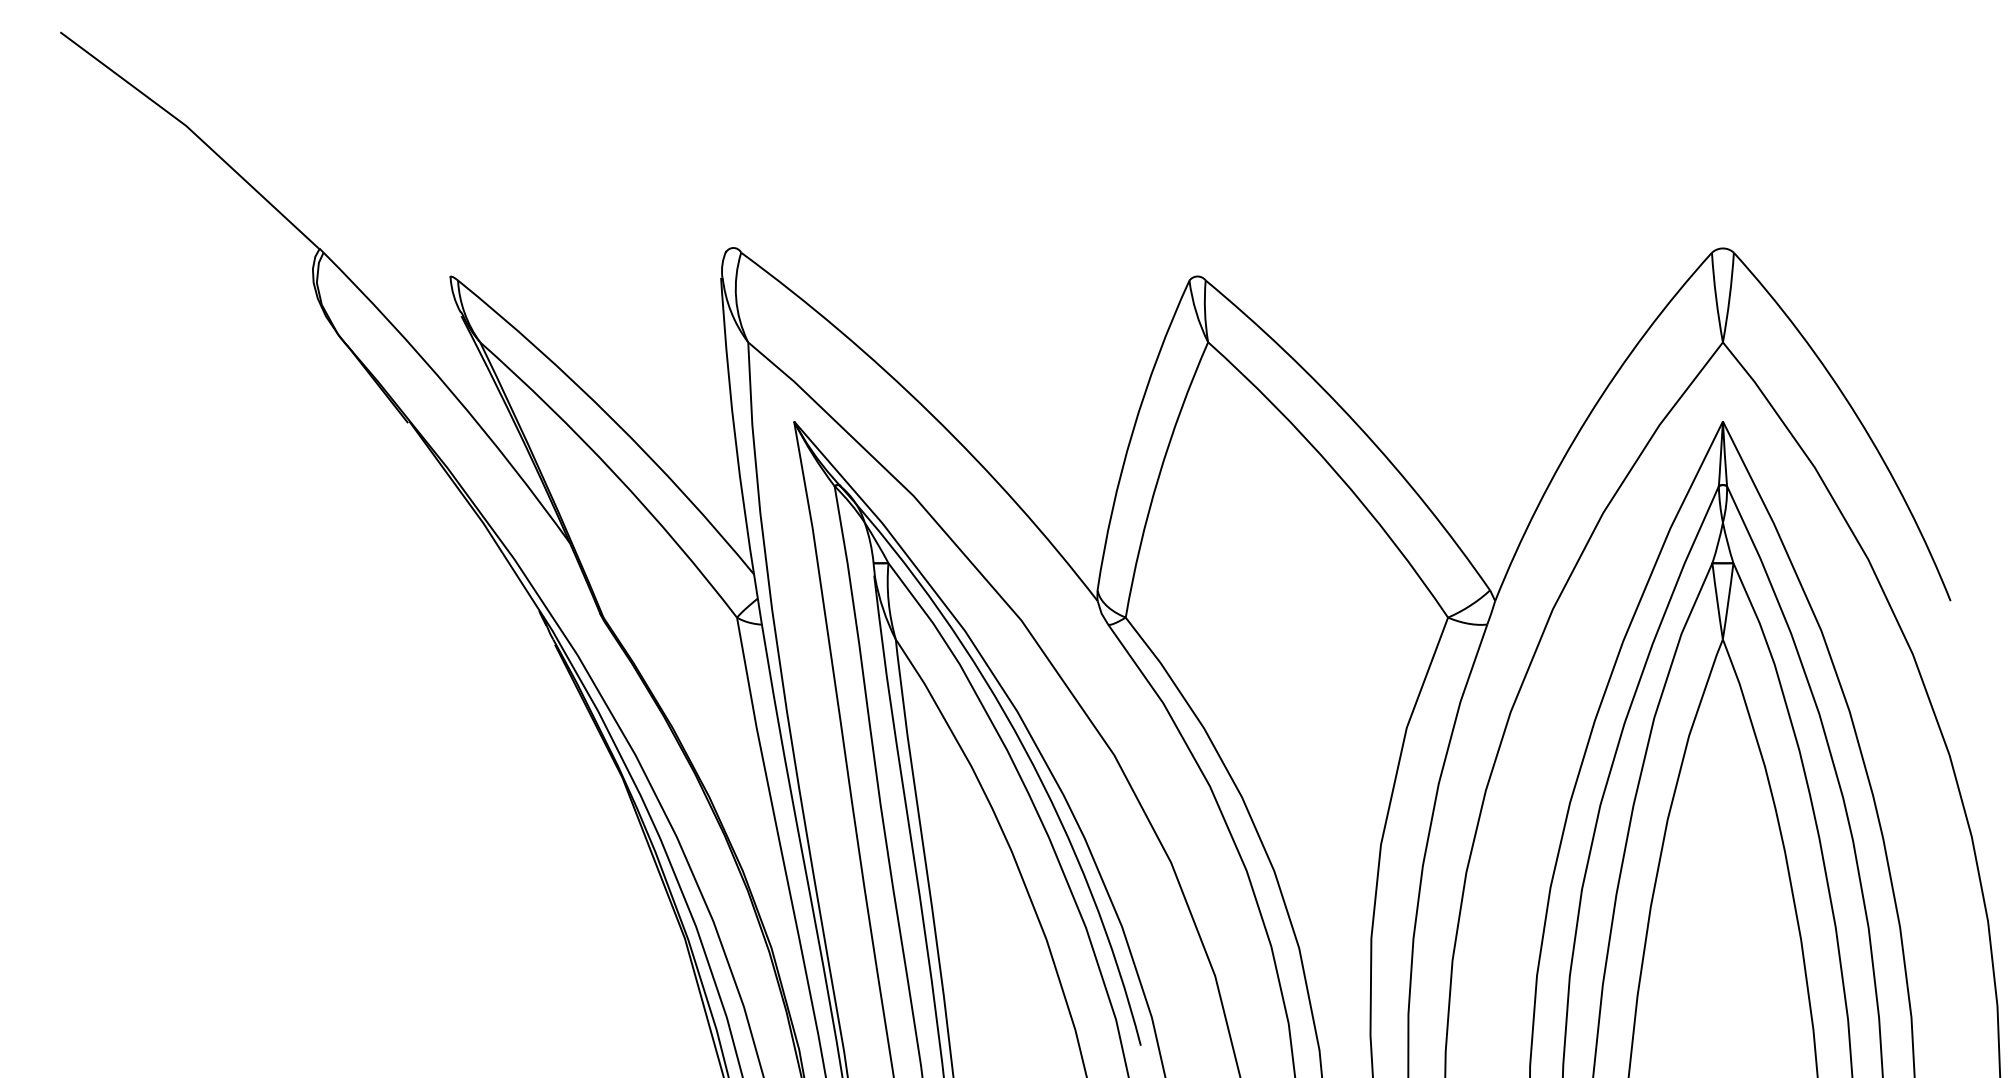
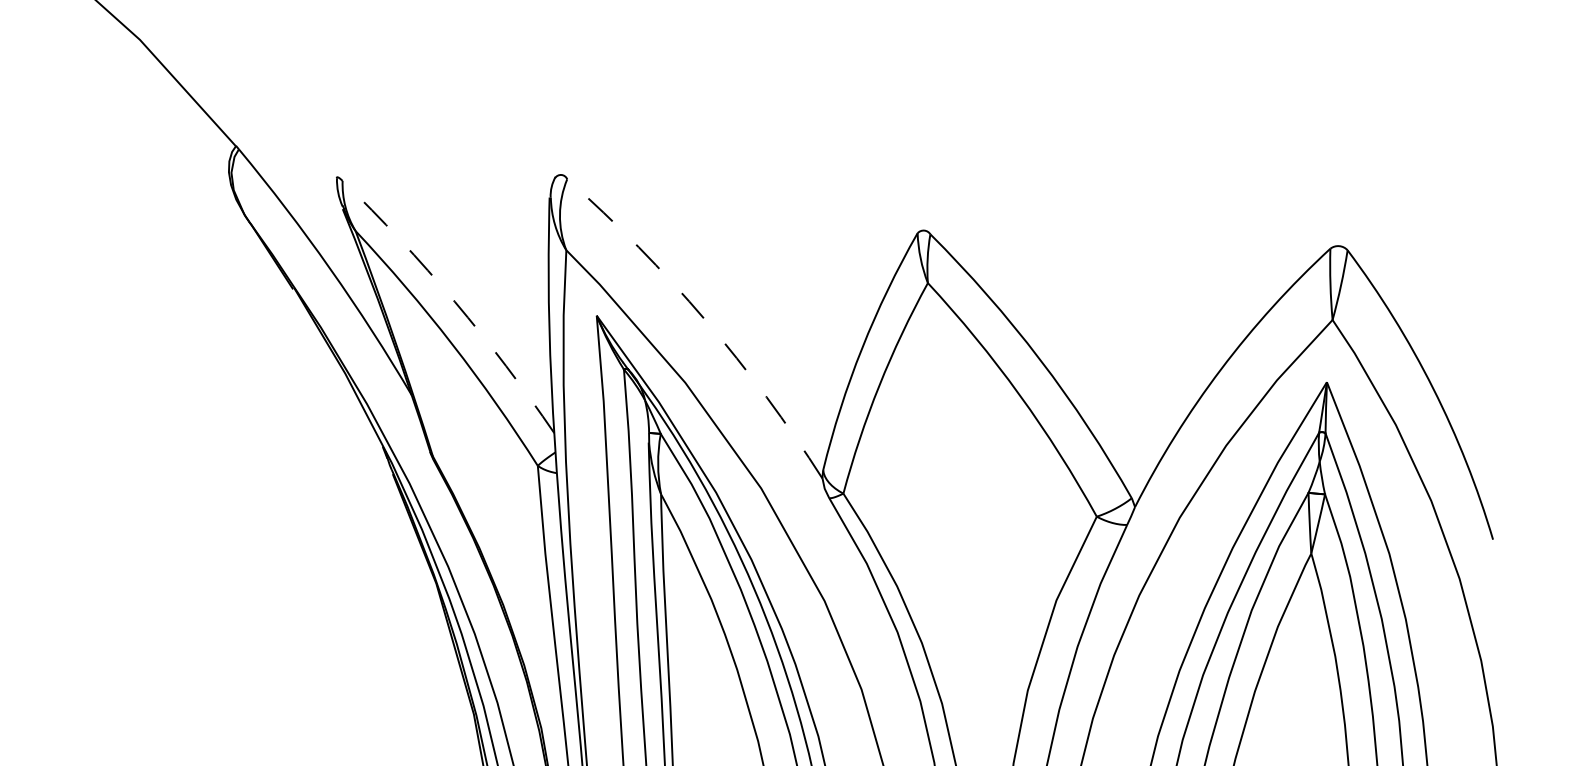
arc: (931, 414) -> (705, 320), solid -> dashed
arc: (613, 420) -> (454, 302), solid -> dashed

